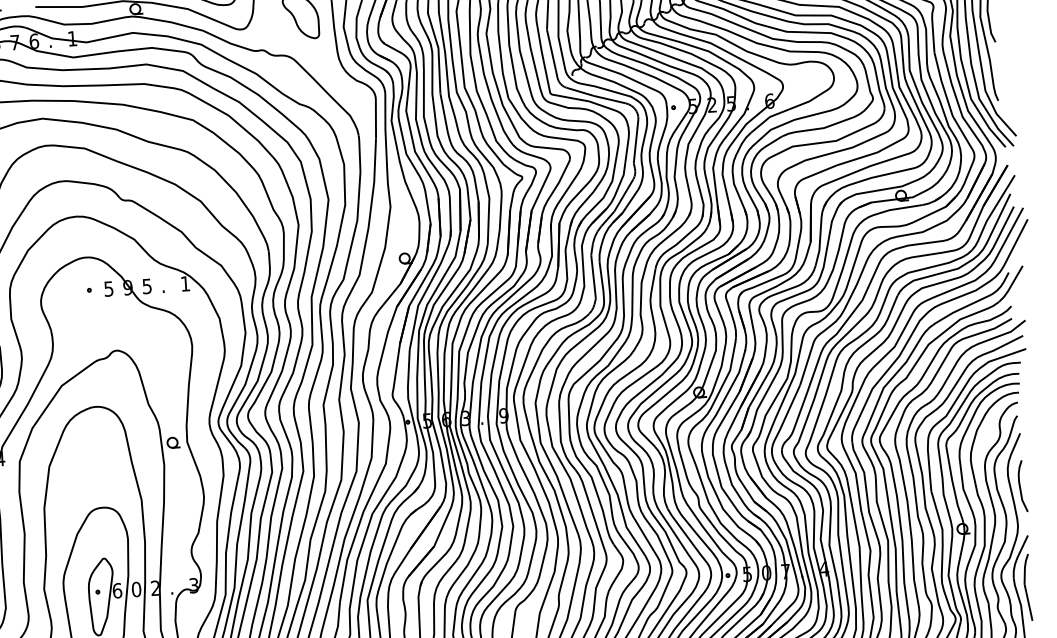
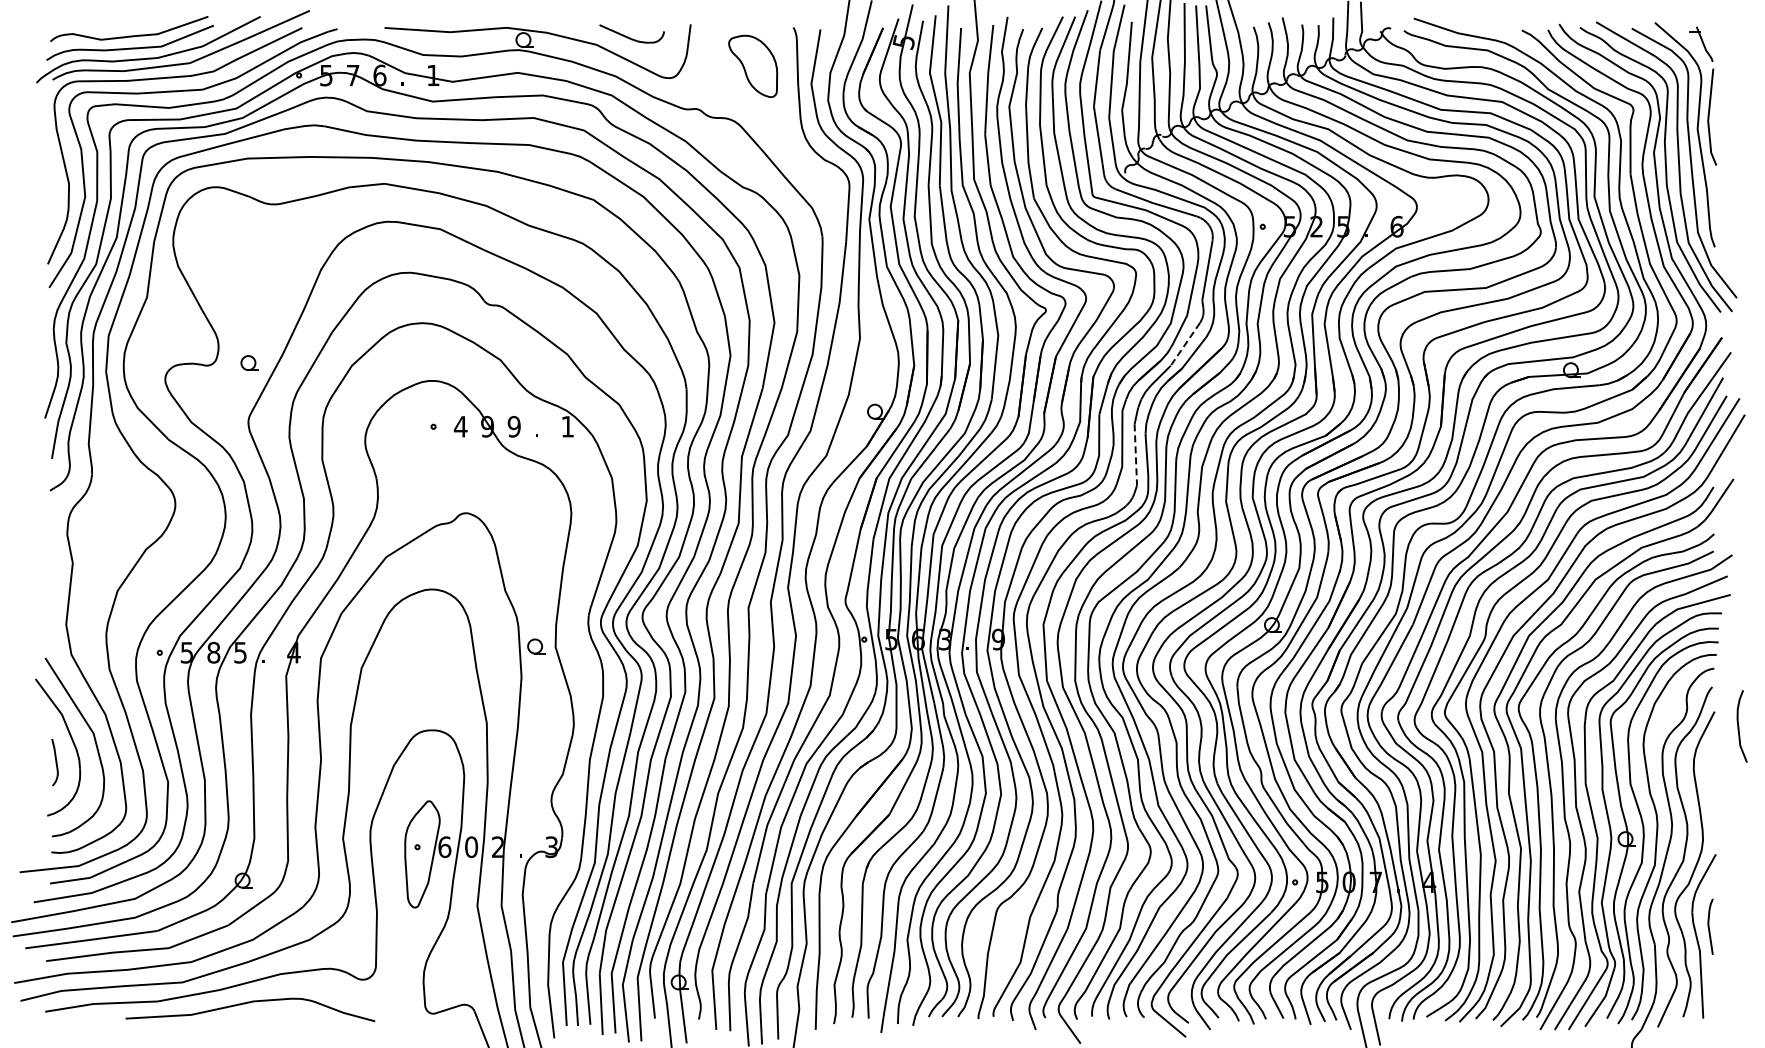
line: (623, 195) -> (1185, 344), solid -> dashed
line: (593, 276) -> (1135, 454), solid -> dashed
text: (146, 286) -> (513, 426), 5 -> 9
text: (108, 288) -> (460, 426), 5 -> 4
curve: (1020, 486) -> (1739, 726), moved
part: (1027, 587) -> (1710, 926), size x0.6

